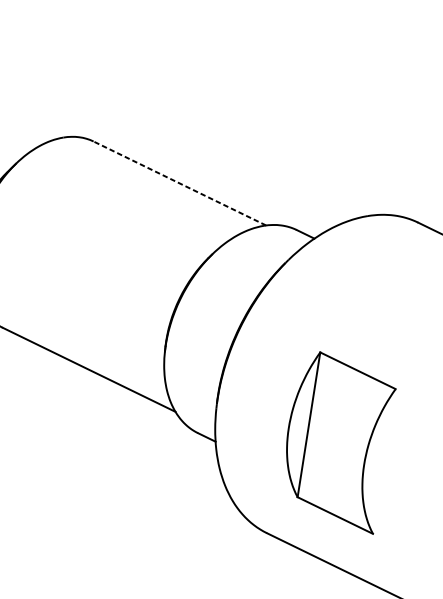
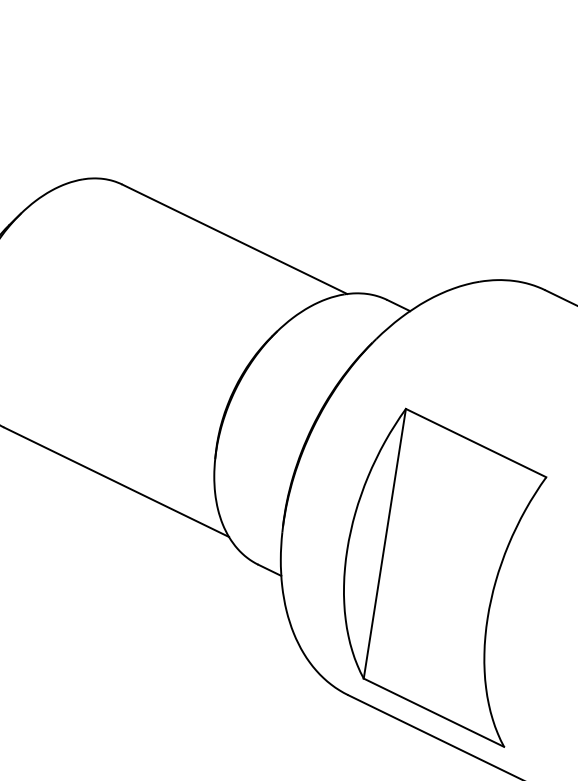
line: (179, 183) -> (234, 239), dashed -> solid
part: (341, 442) -> (445, 577), size x1.43

